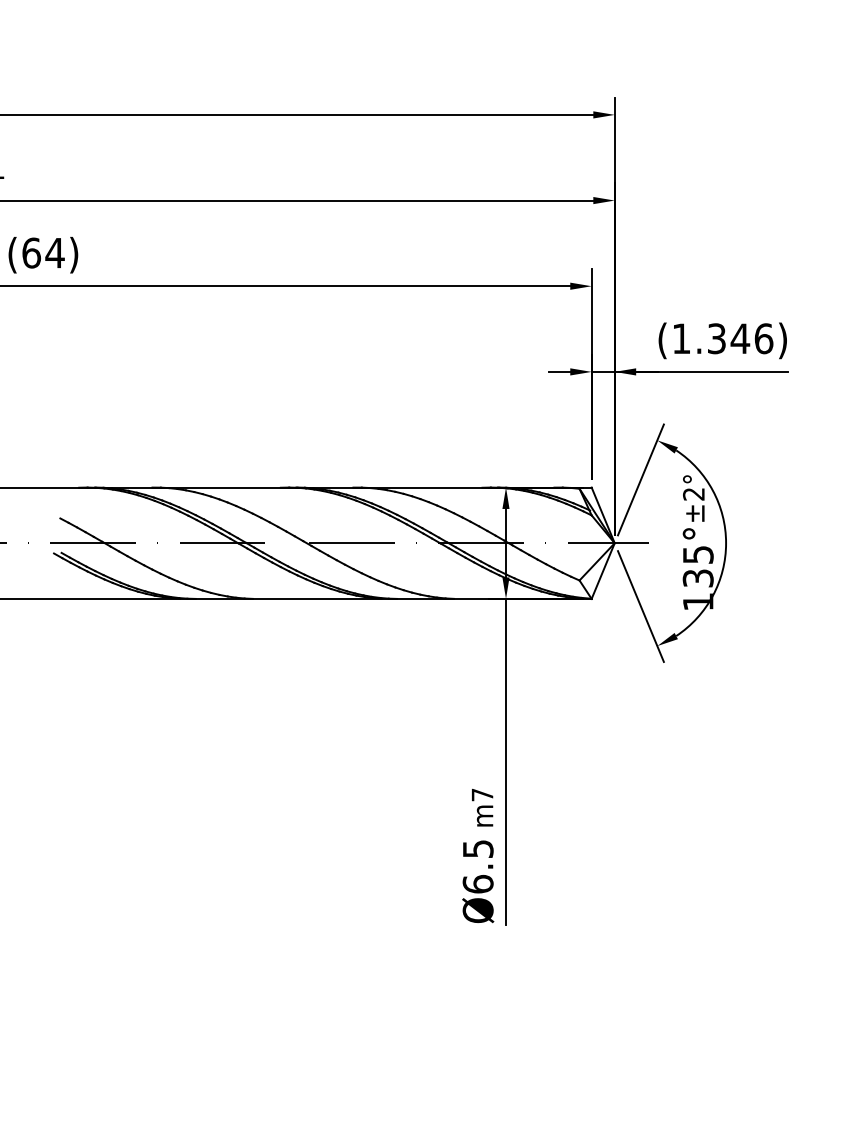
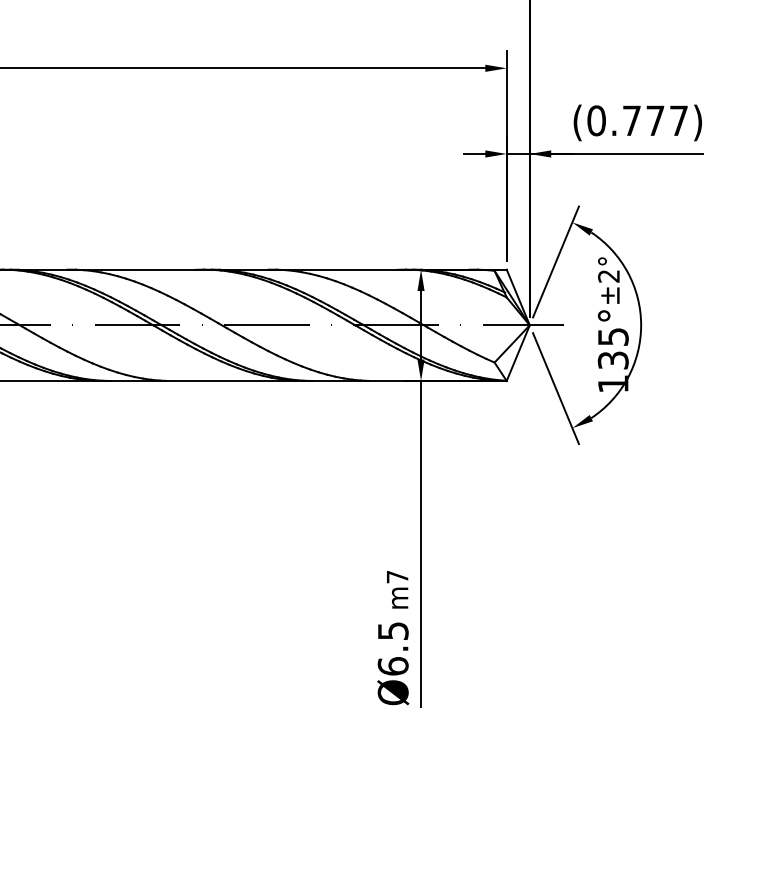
text: (722, 338) -> (637, 120), (1.346) -> (0.777)

